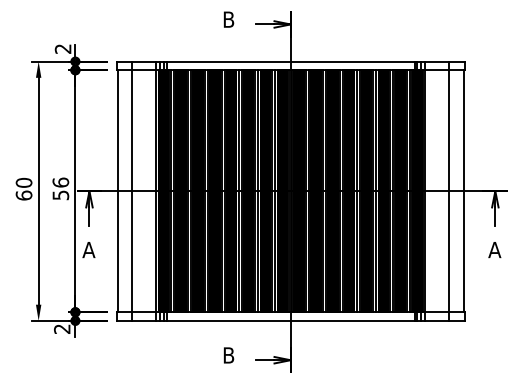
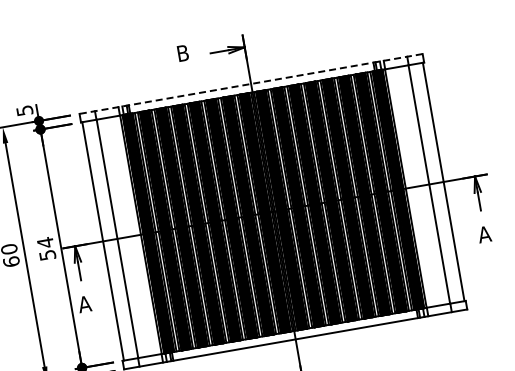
text: (62, 48) -> (24, 110), 2 -> 5
line: (290, 61) -> (250, 83), solid -> dashed
text: (60, 182) -> (45, 242), 56 -> 54

